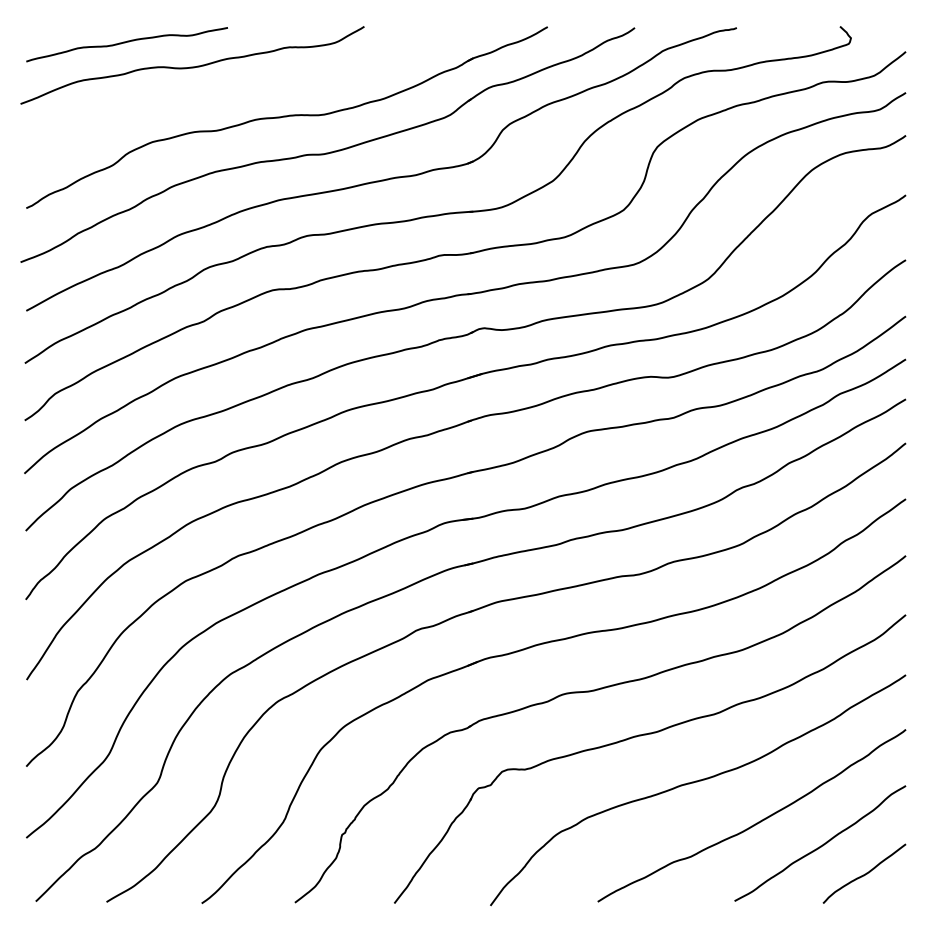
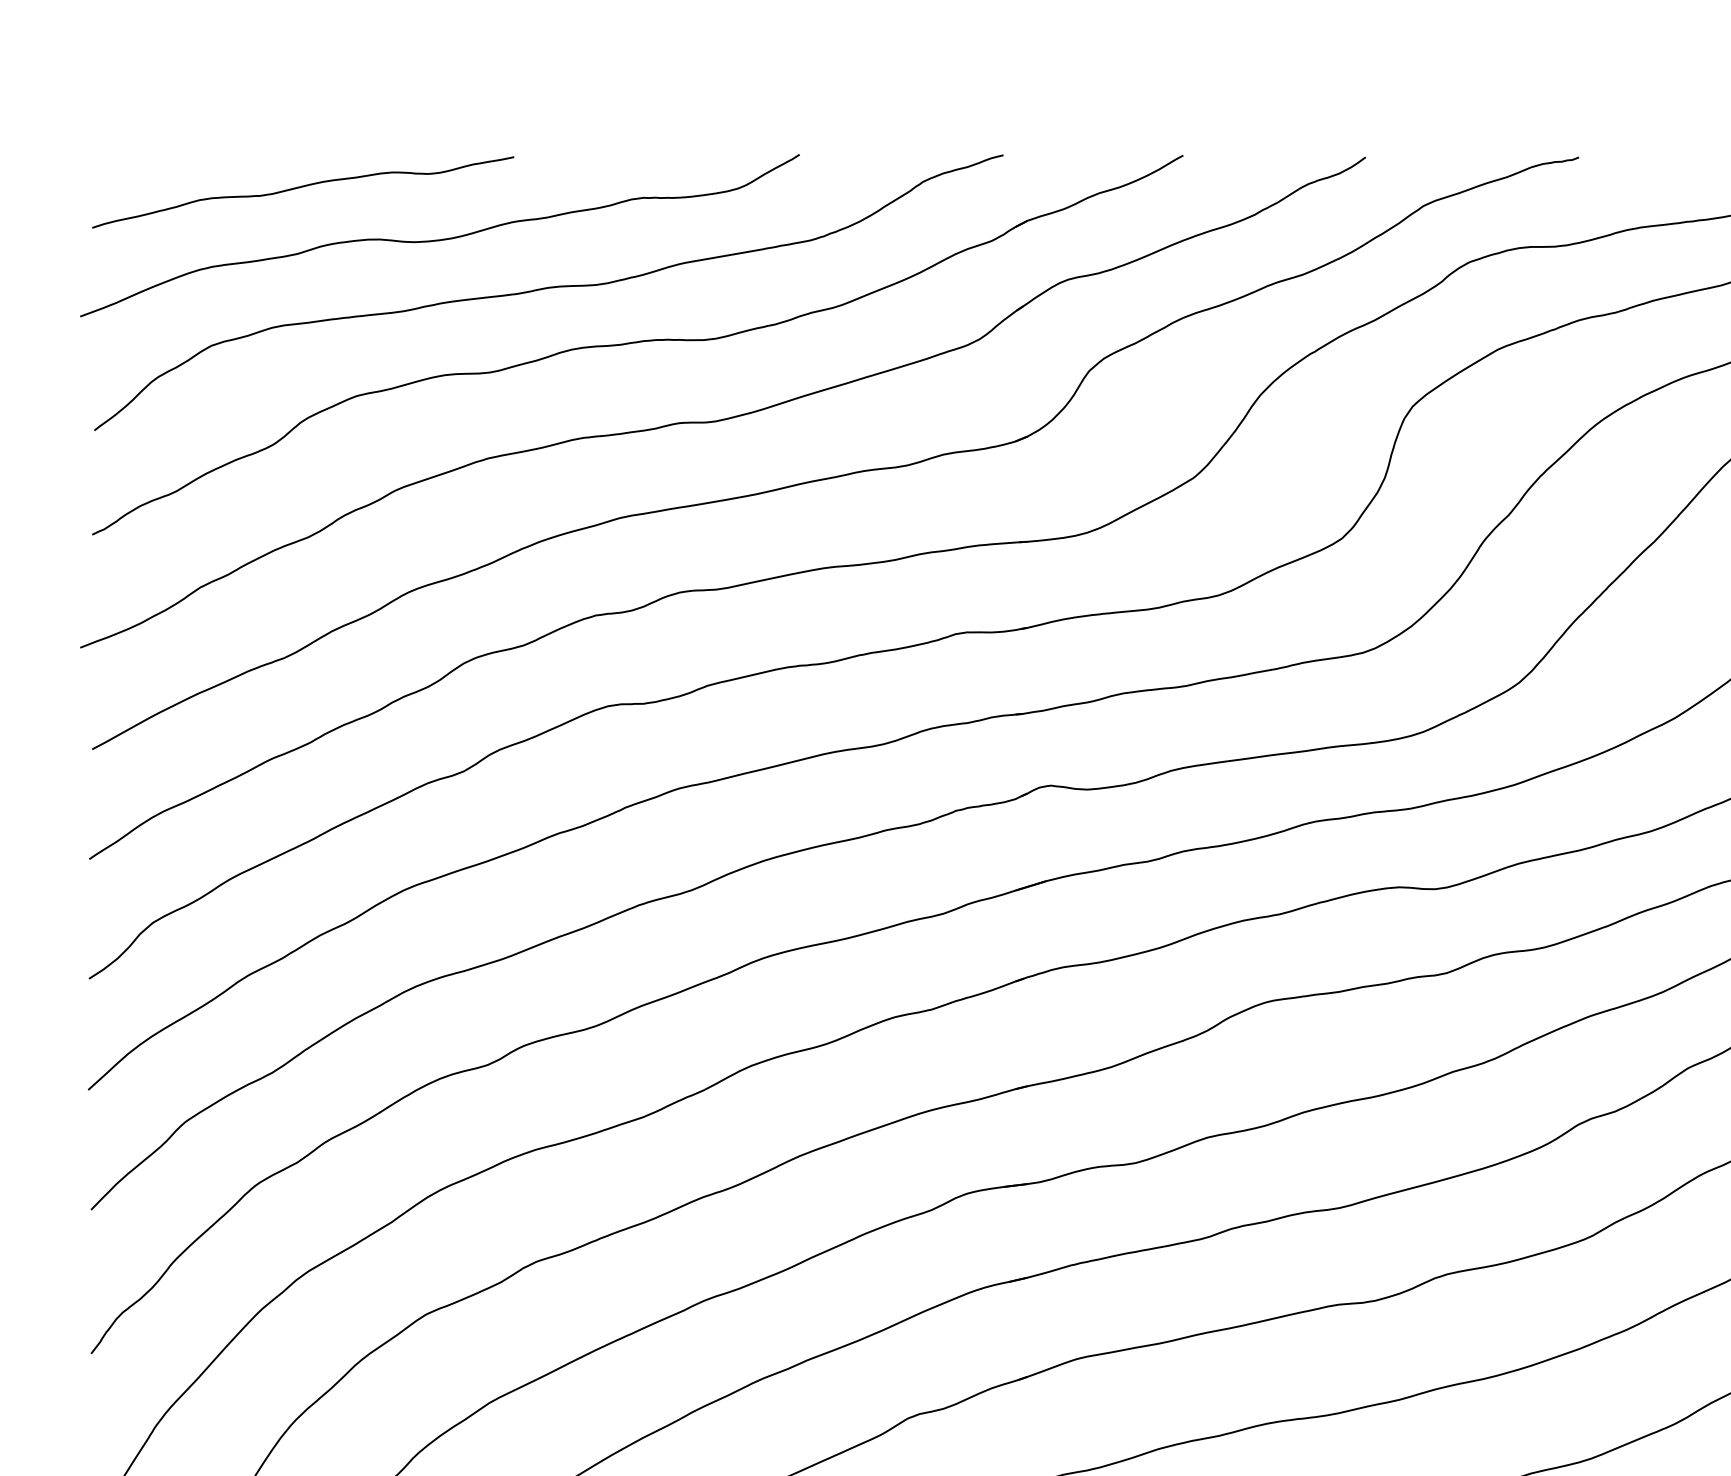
curve: (244, 91) -> (548, 290), added

